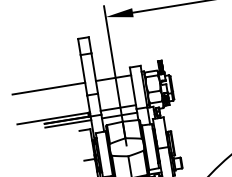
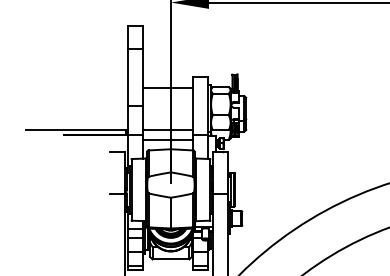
line: (48, 88) -> (77, 87), removed
line: (67, 124) -> (95, 140), removed

